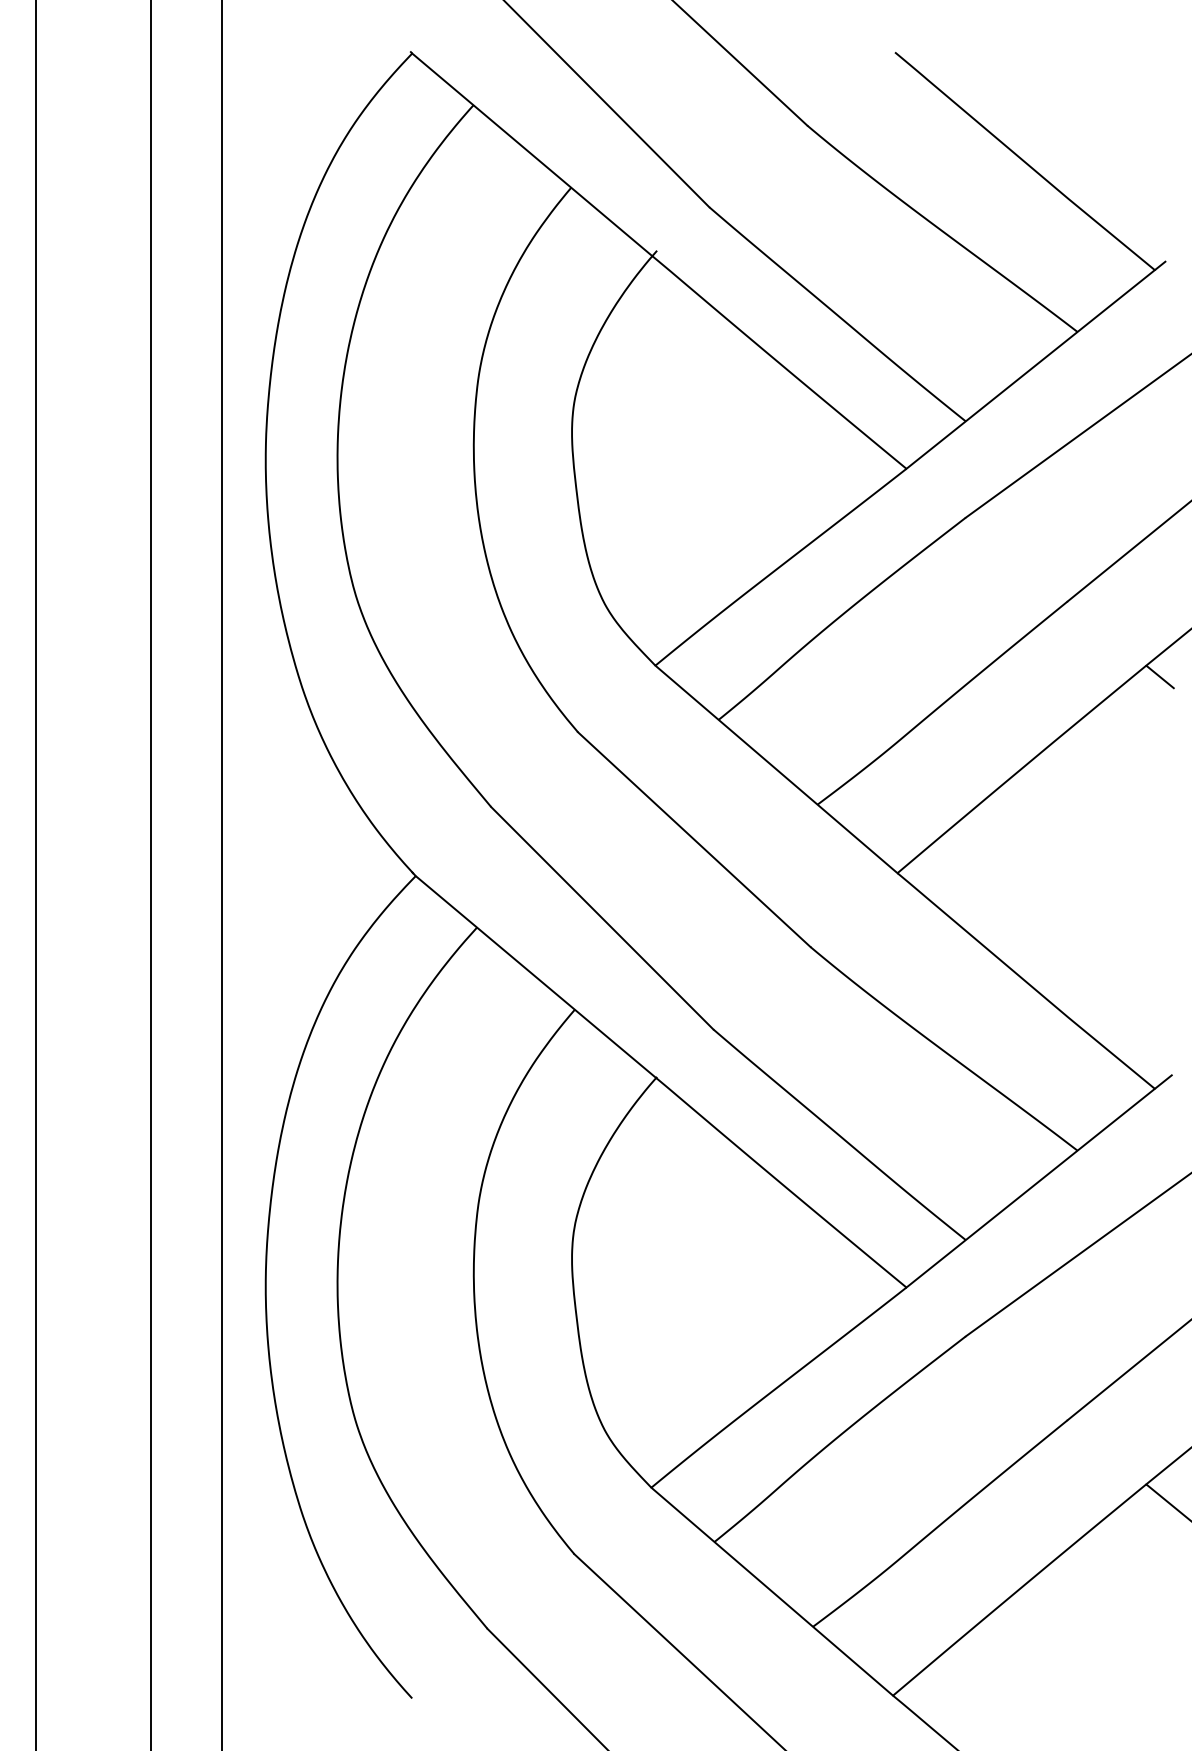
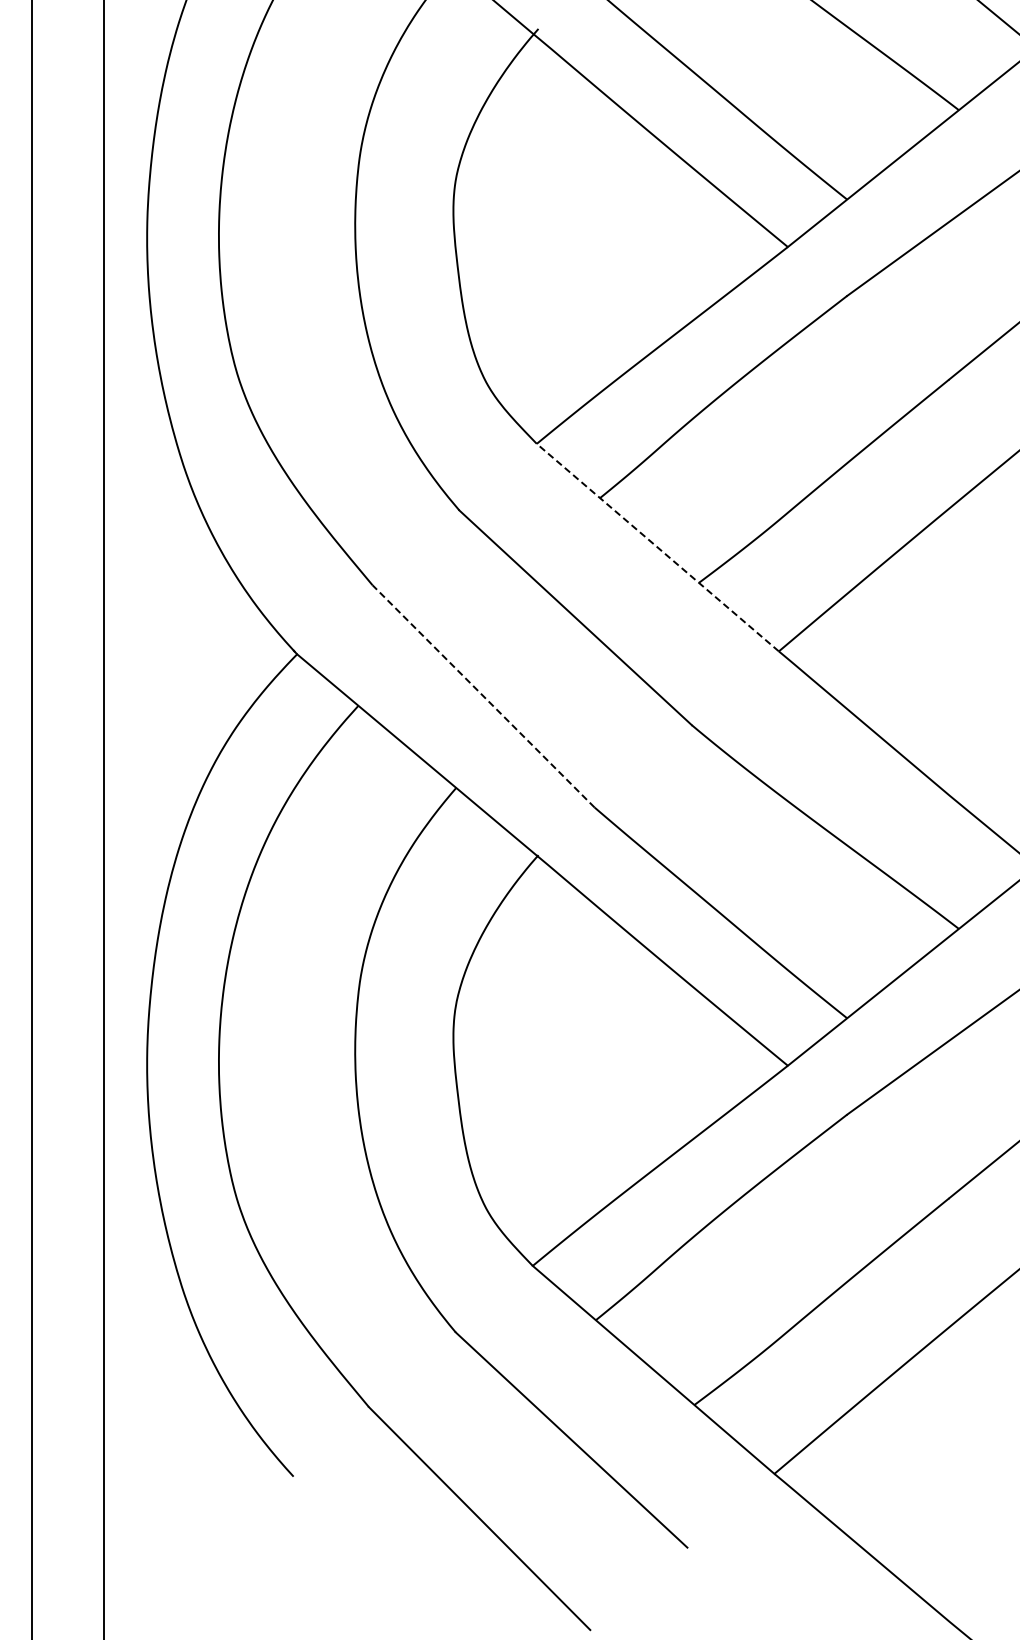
line: (776, 769) -> (657, 547), solid -> dashed
line: (601, 917) -> (482, 695), solid -> dashed

